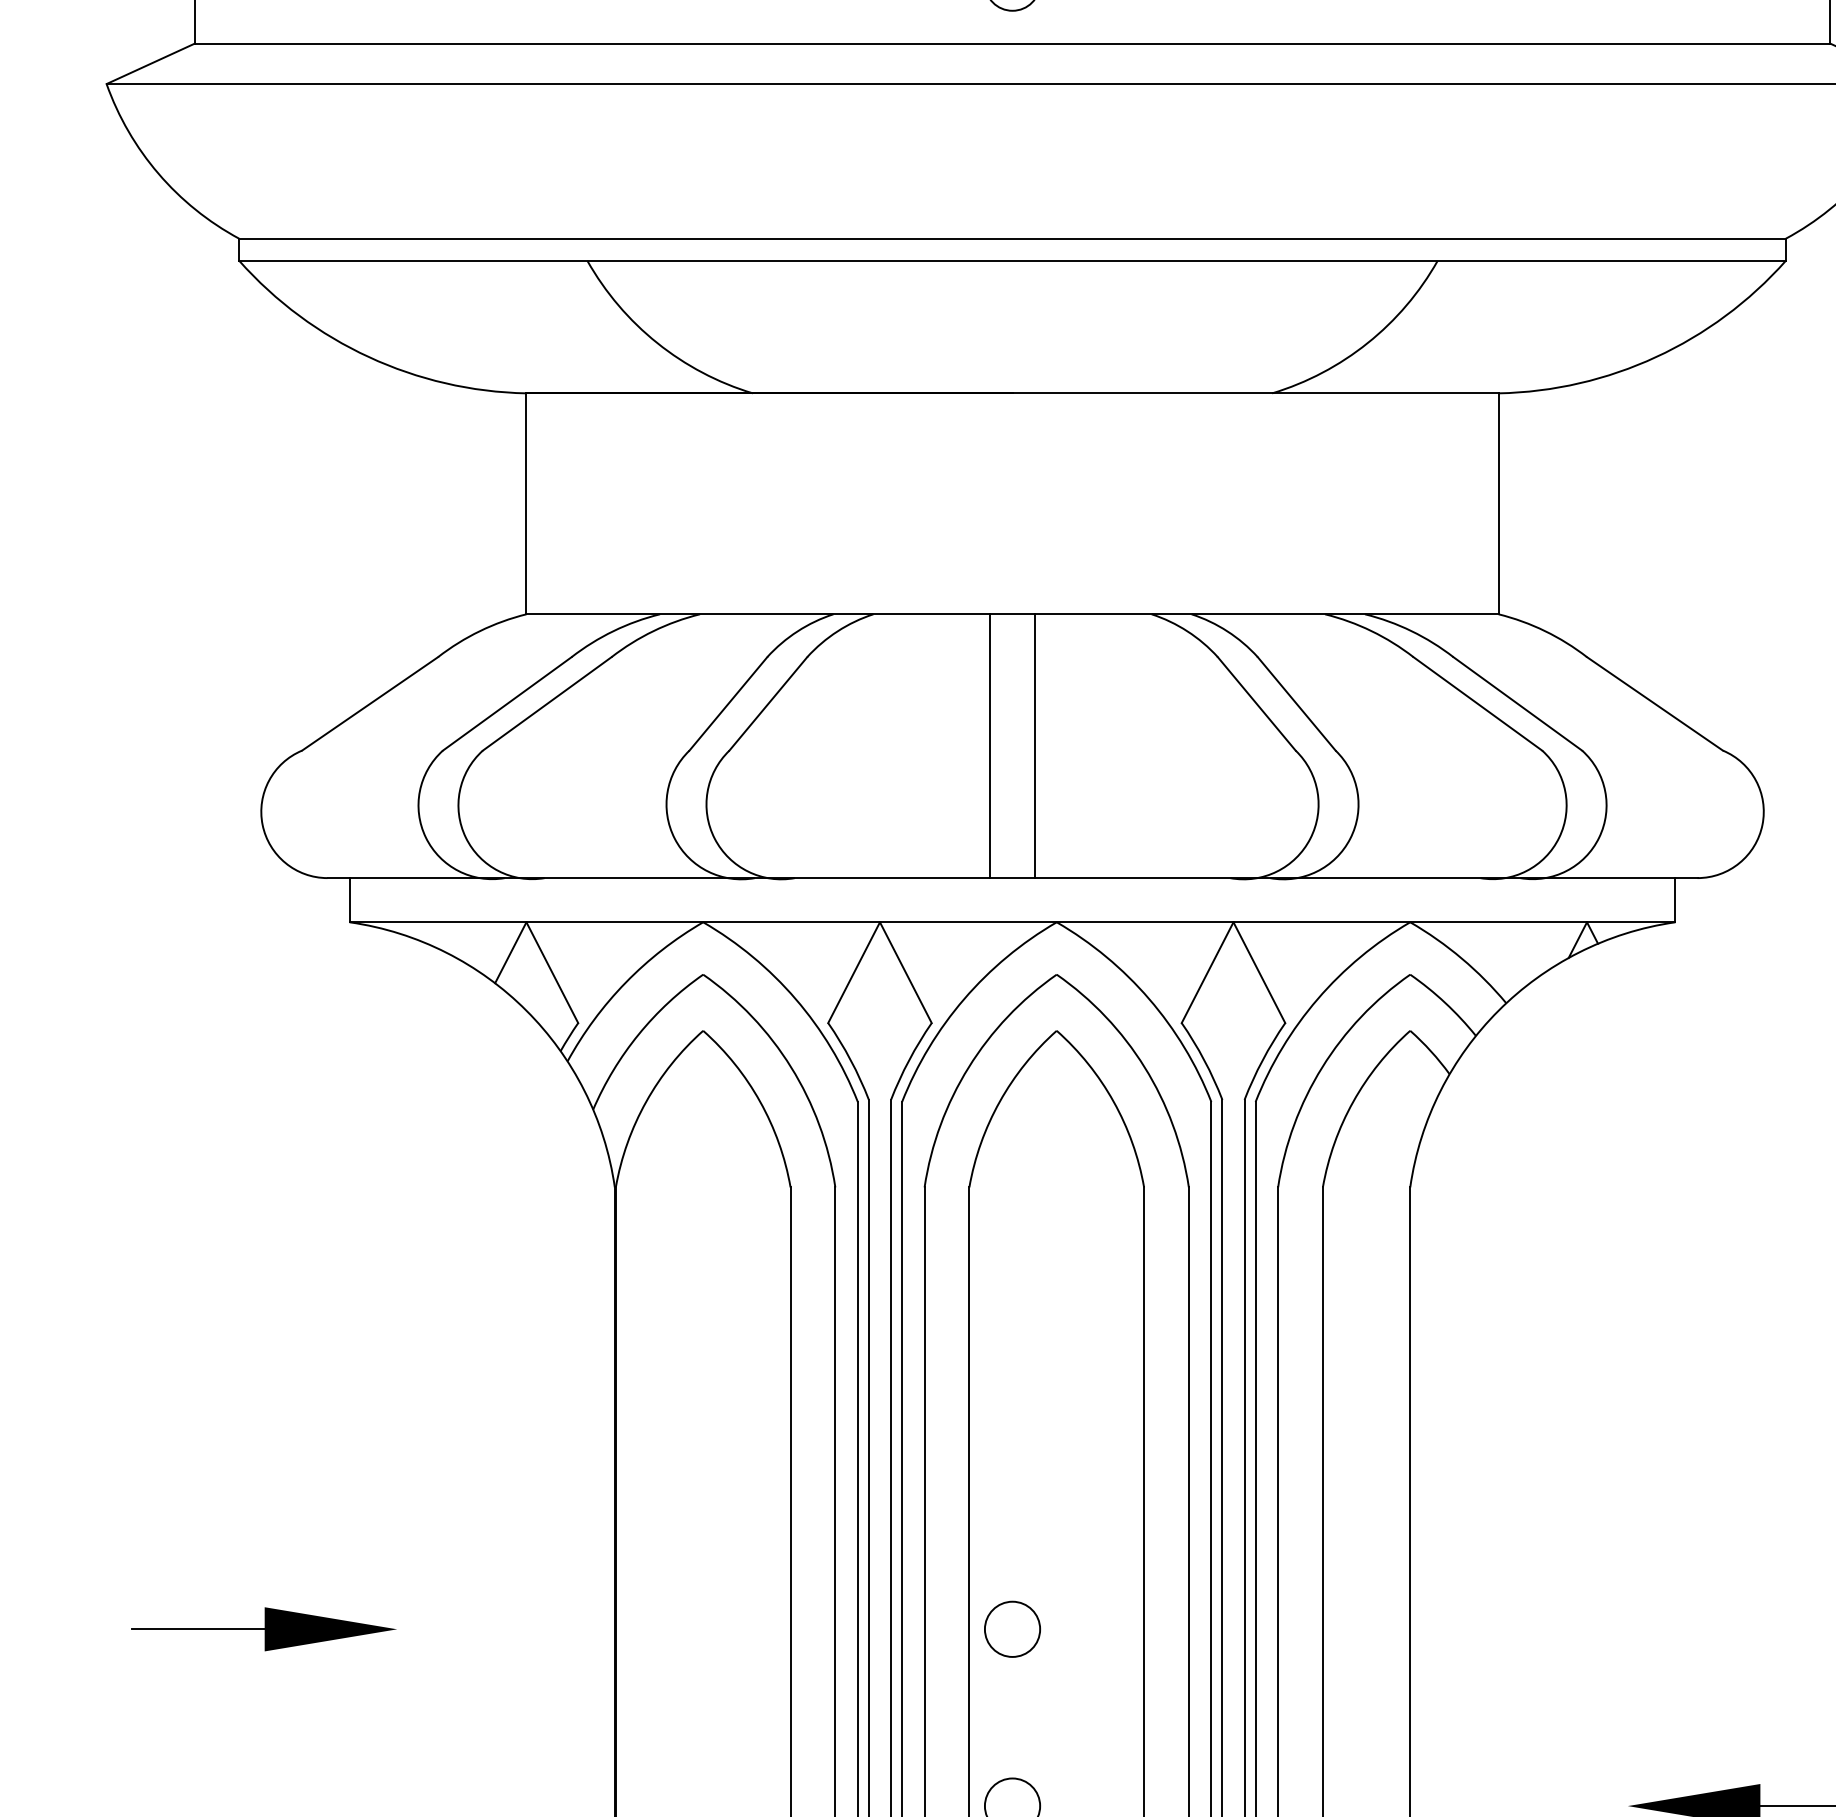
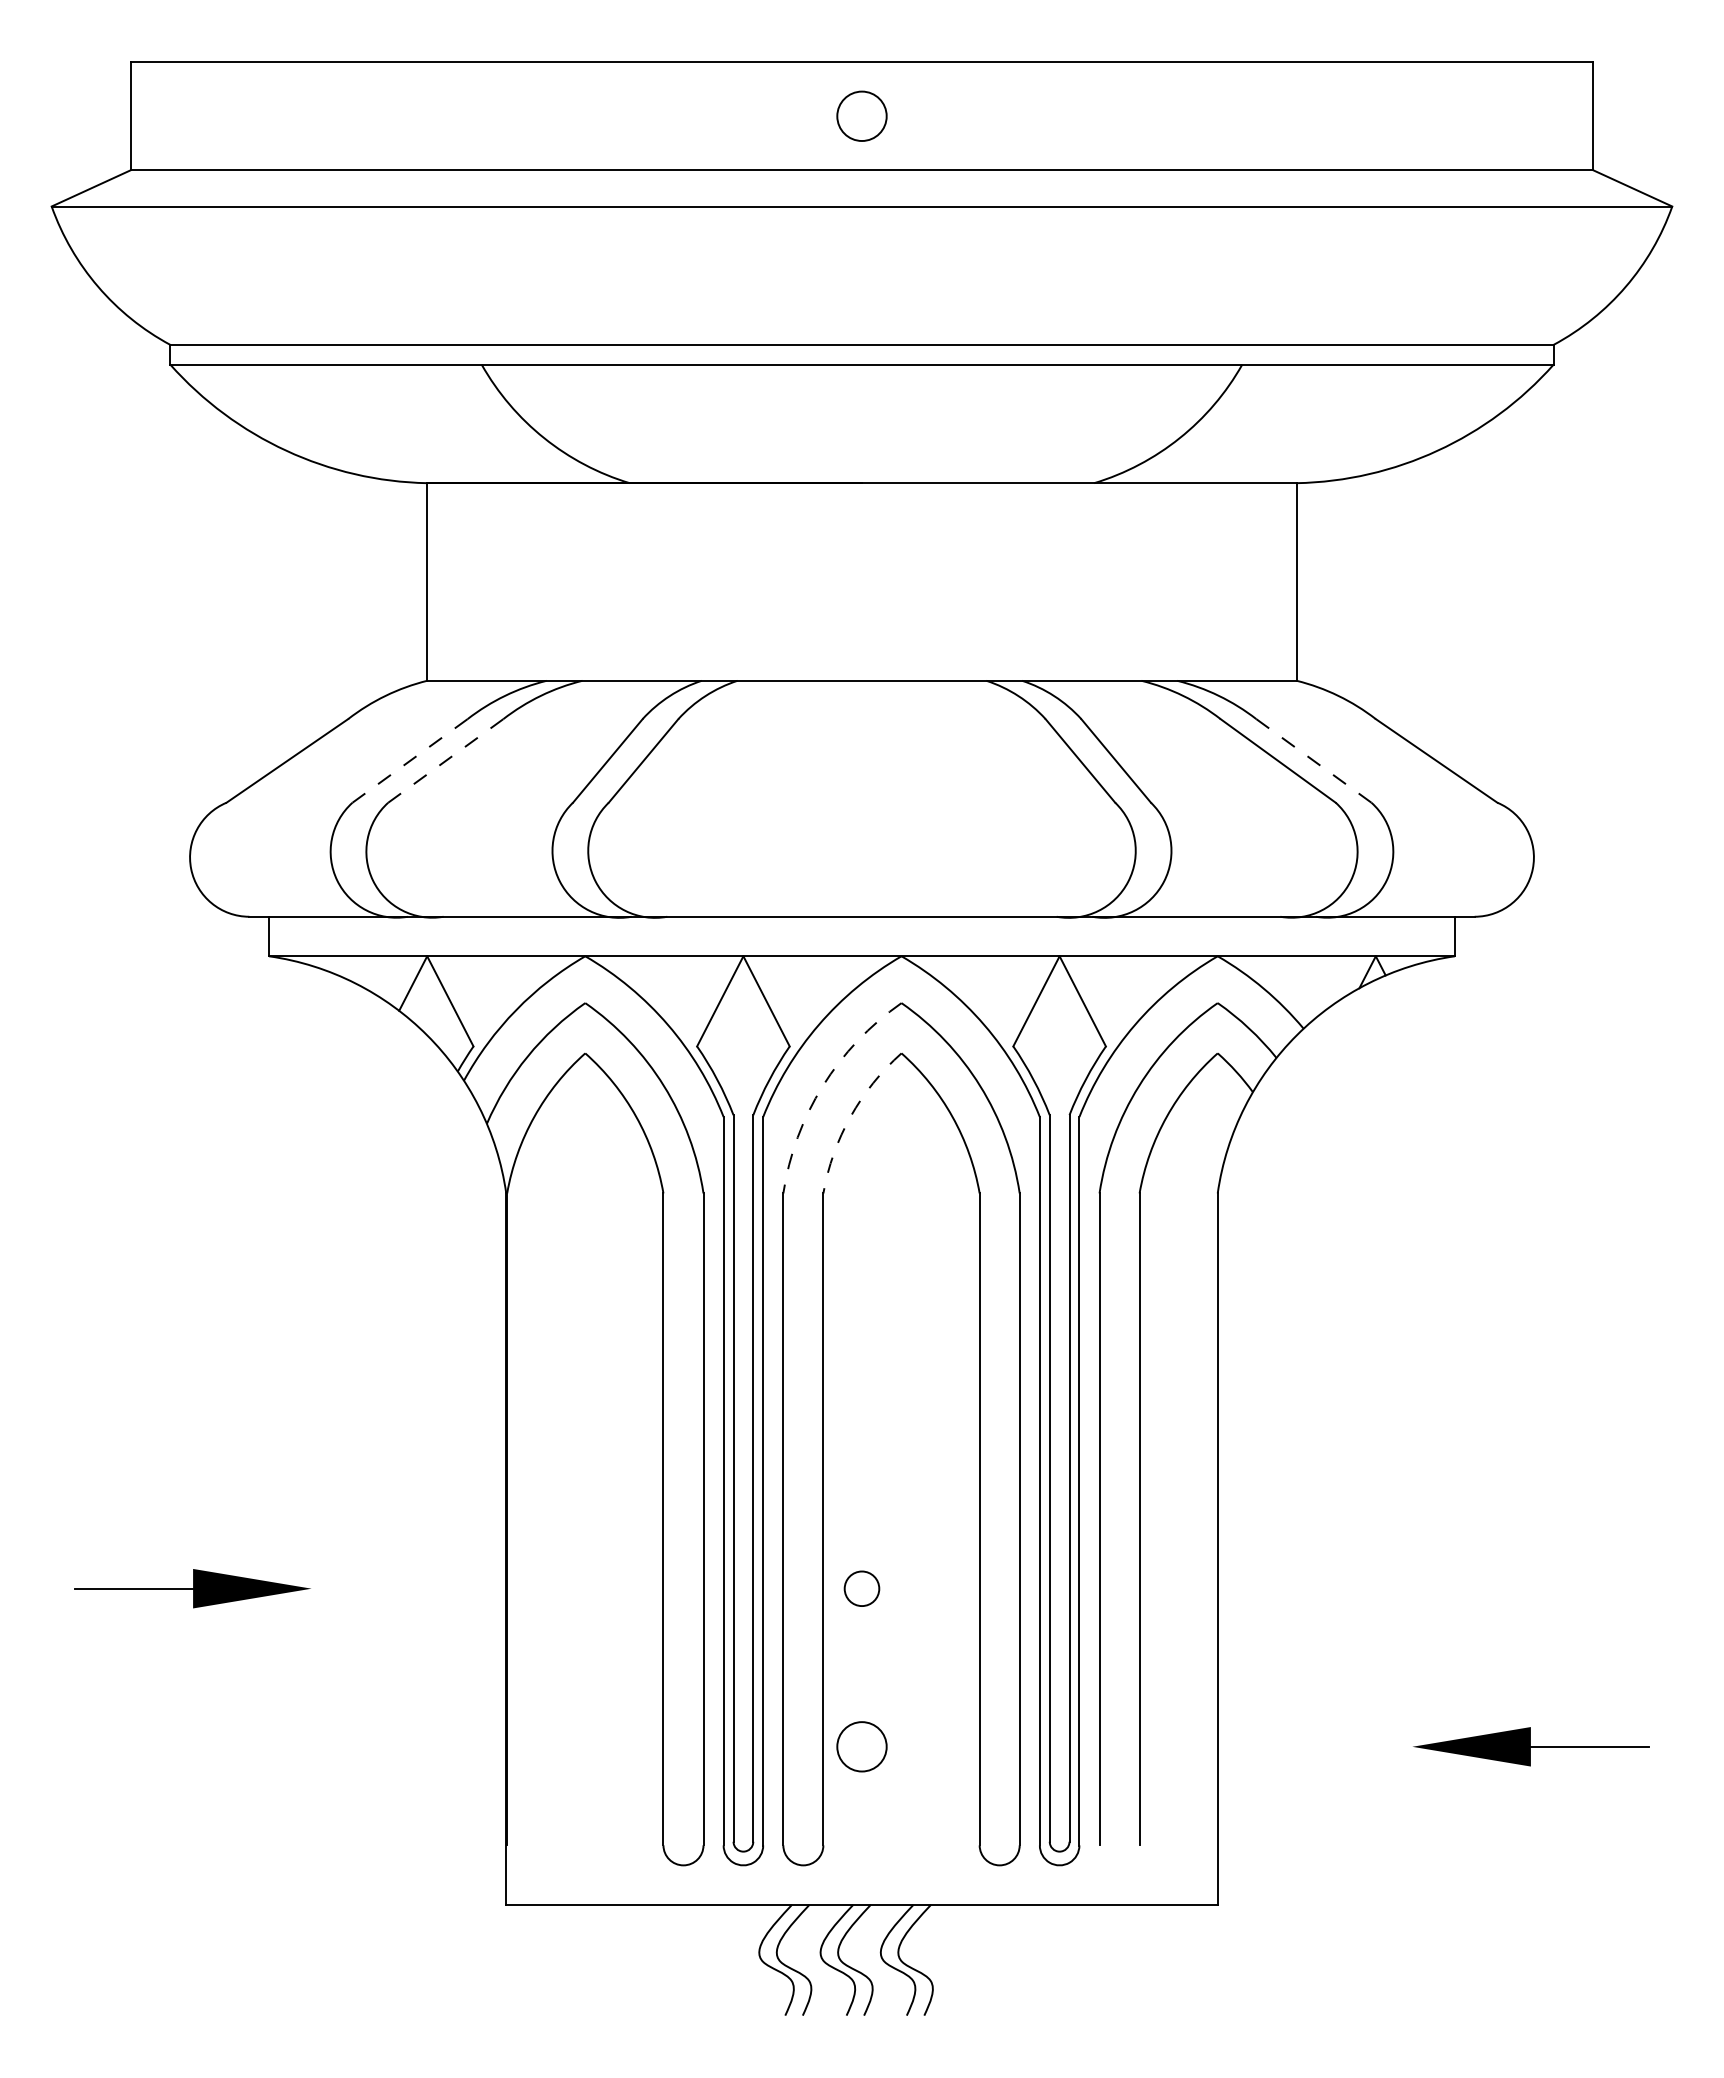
line: (506, 704) -> (409, 761), solid -> dashed
line: (546, 704) -> (445, 761), solid -> dashed
line: (1518, 704) -> (1314, 761), solid -> dashed
line: (990, 745) -> (842, 798), removed
line: (1034, 745) -> (881, 798), removed
arc: (968, 1067) -> (822, 1086), solid -> dashed
arc: (999, 1101) -> (850, 1116), solid -> dashed
circle: (1011, 1629) -> (861, 1588), size x0.7

